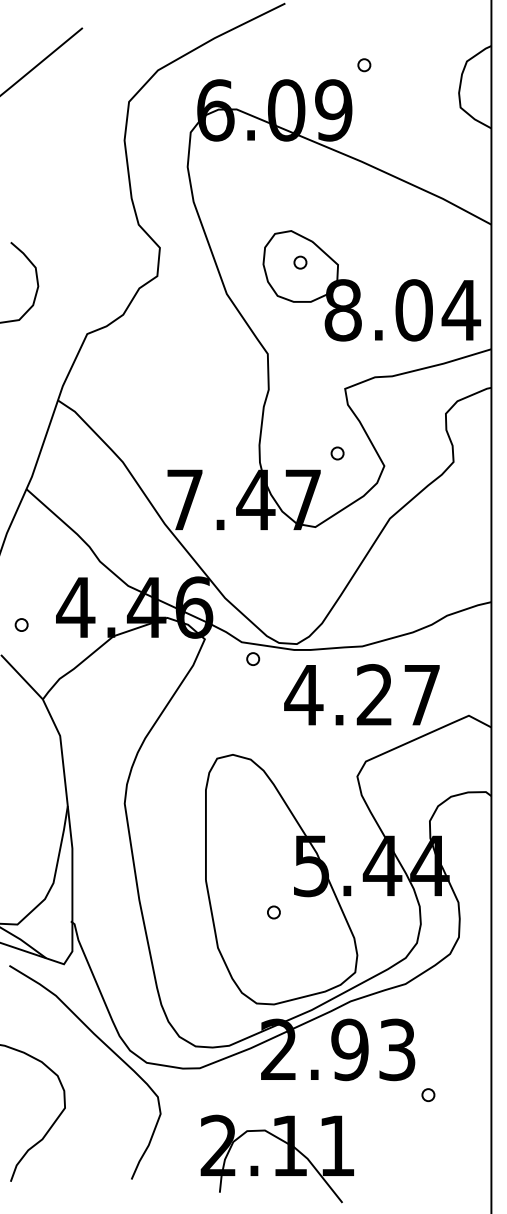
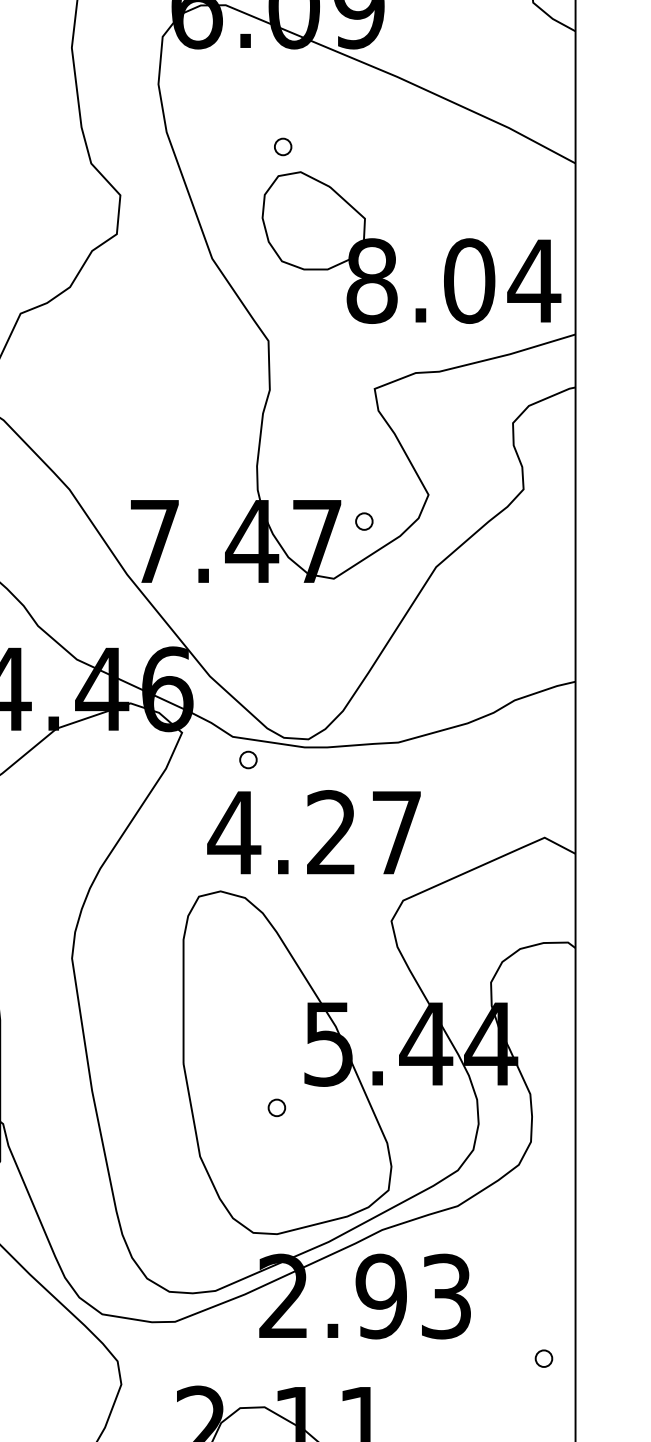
part: (300, 262) -> (283, 146), moved
part: (337, 453) -> (364, 521), moved
text: (361, 694) -> (313, 831), moved
part: (428, 1094) -> (544, 1357), moved

